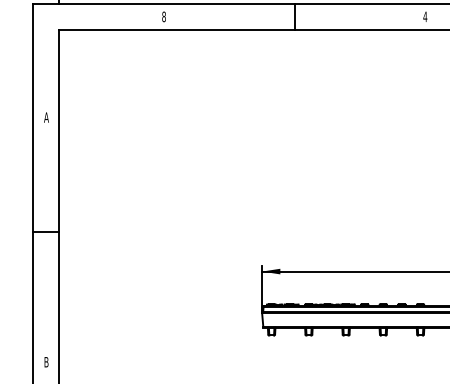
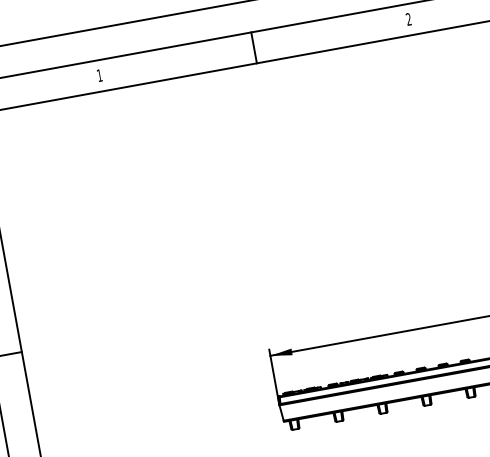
text: (163, 16) -> (98, 75), 8 -> 1
text: (425, 16) -> (408, 18), 4 -> 2

